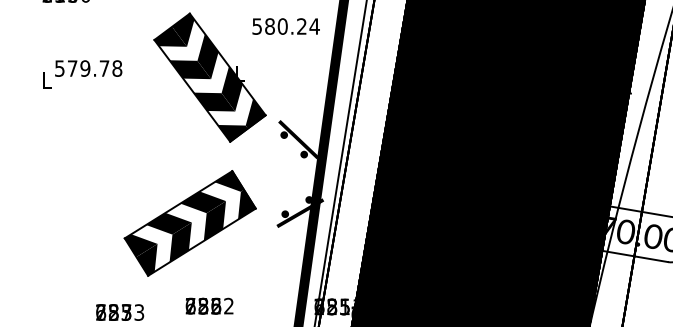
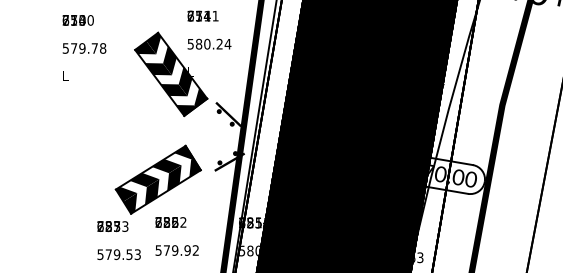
text: (286, 25) -> (209, 43), moved
text: (88, 68) -> (84, 48), moved
part: (188, 222) -> (157, 179), moved

